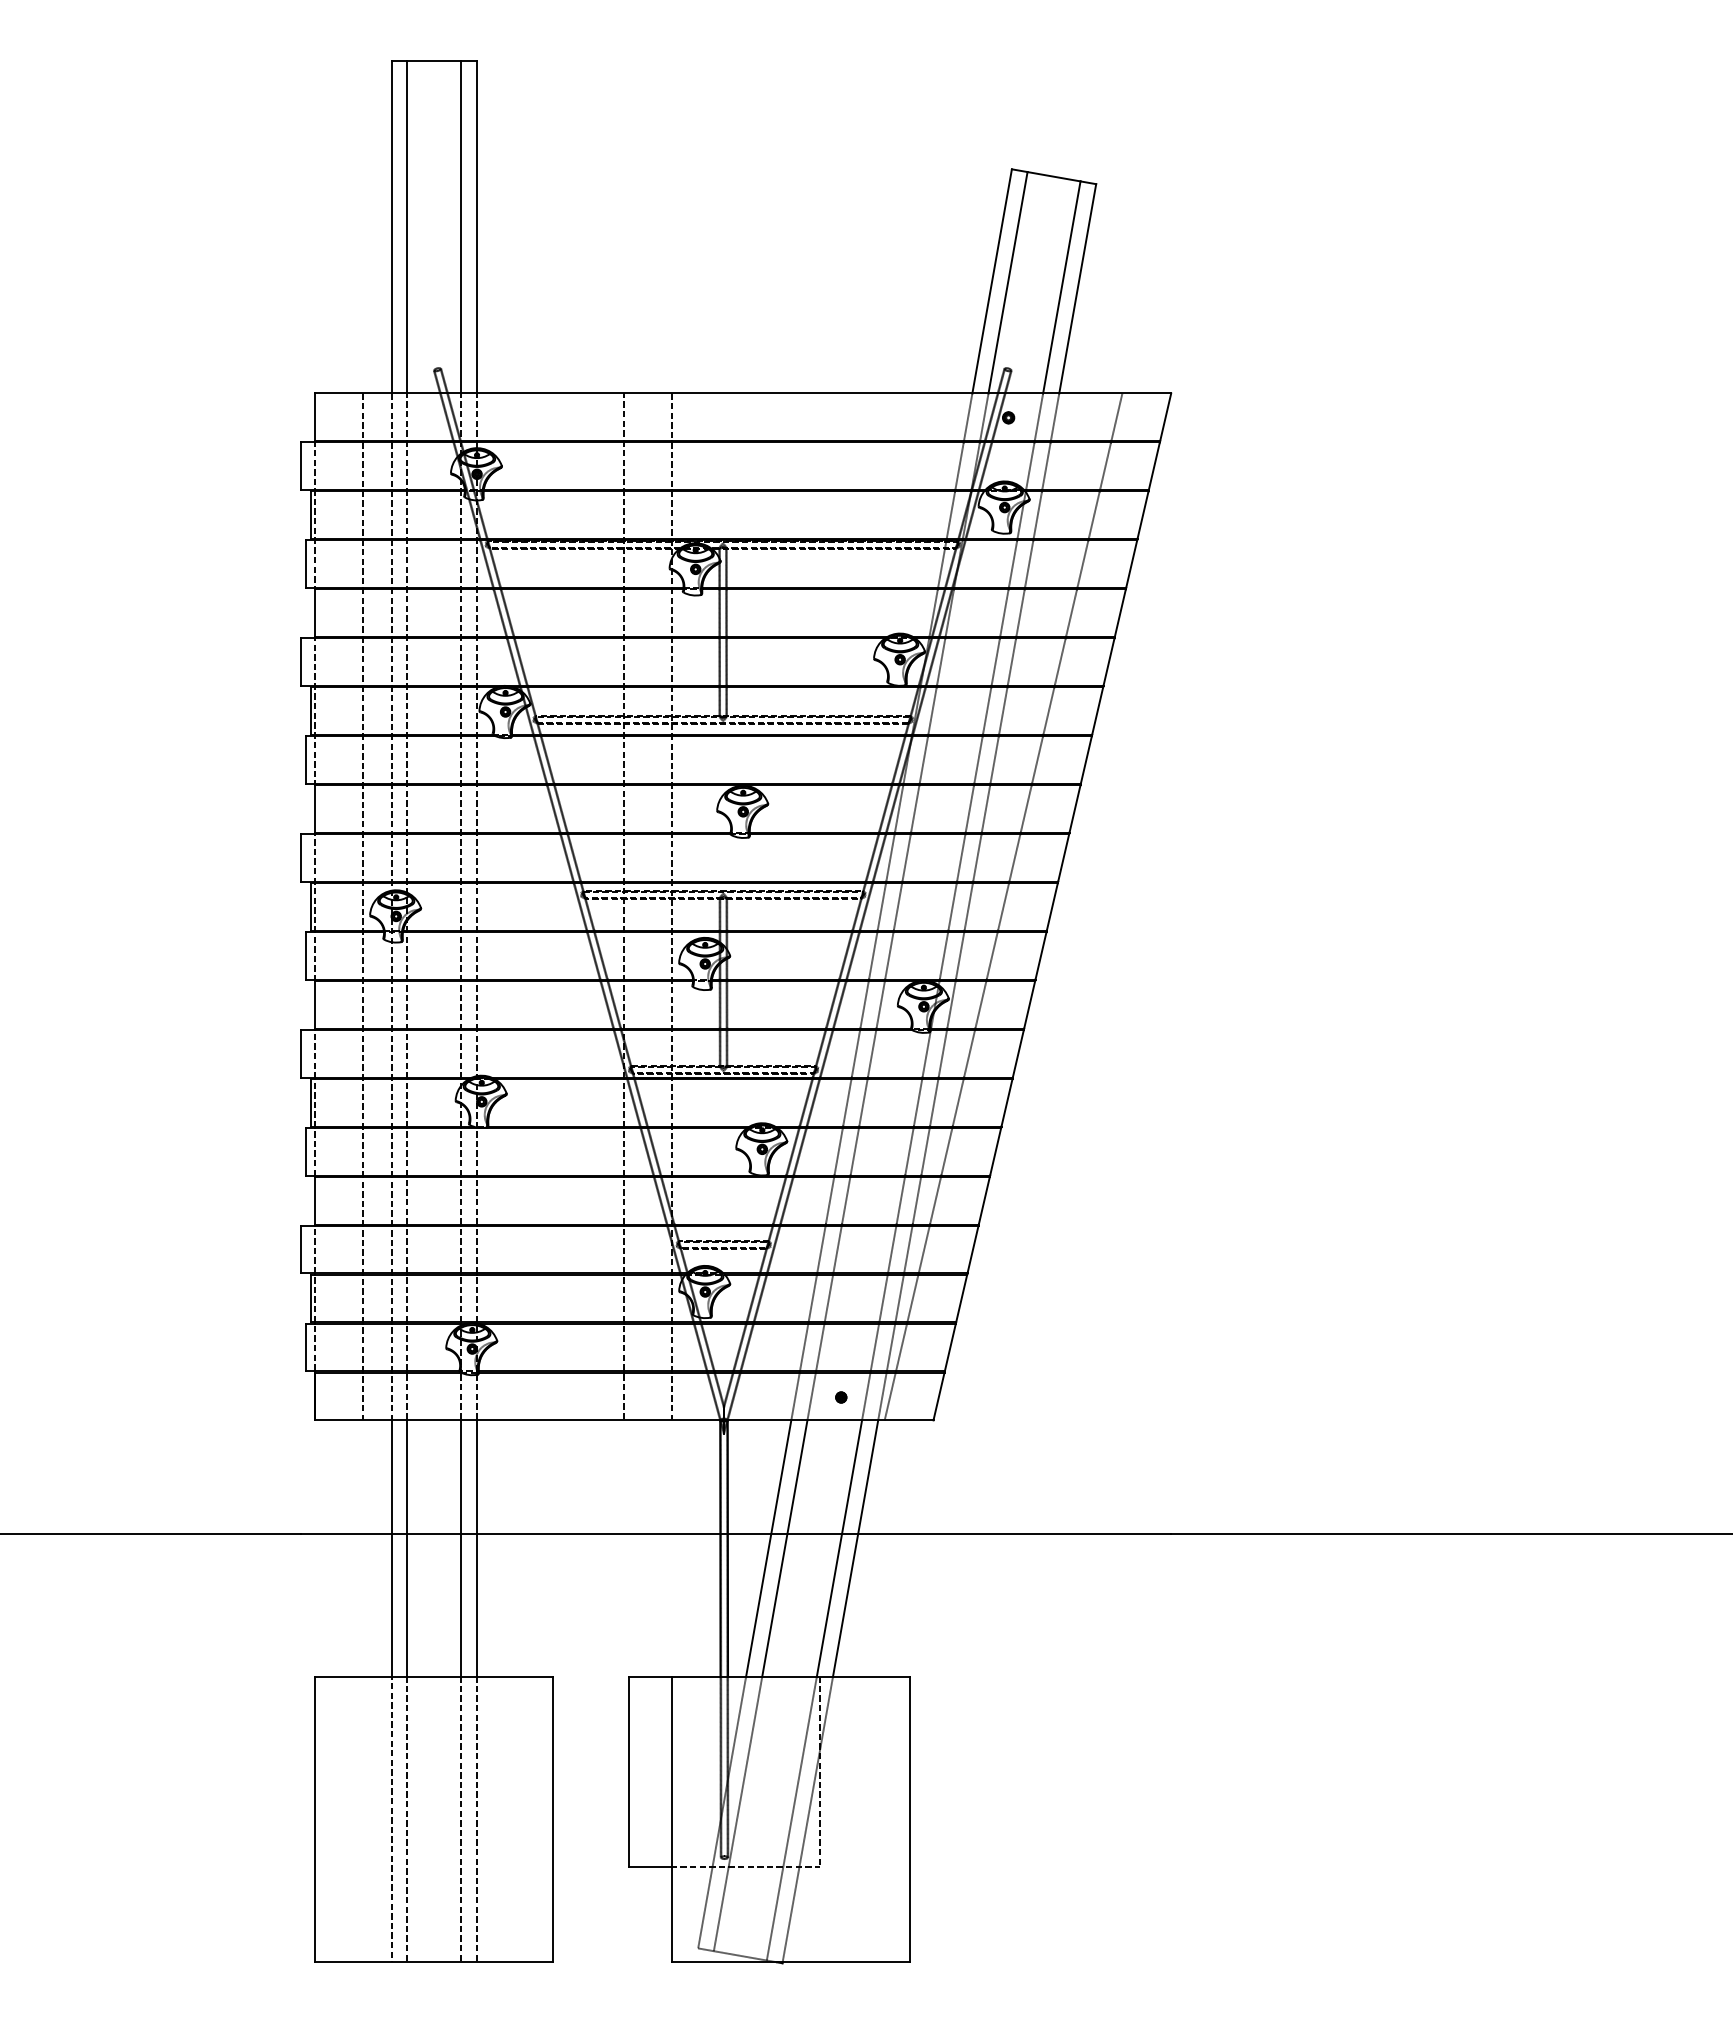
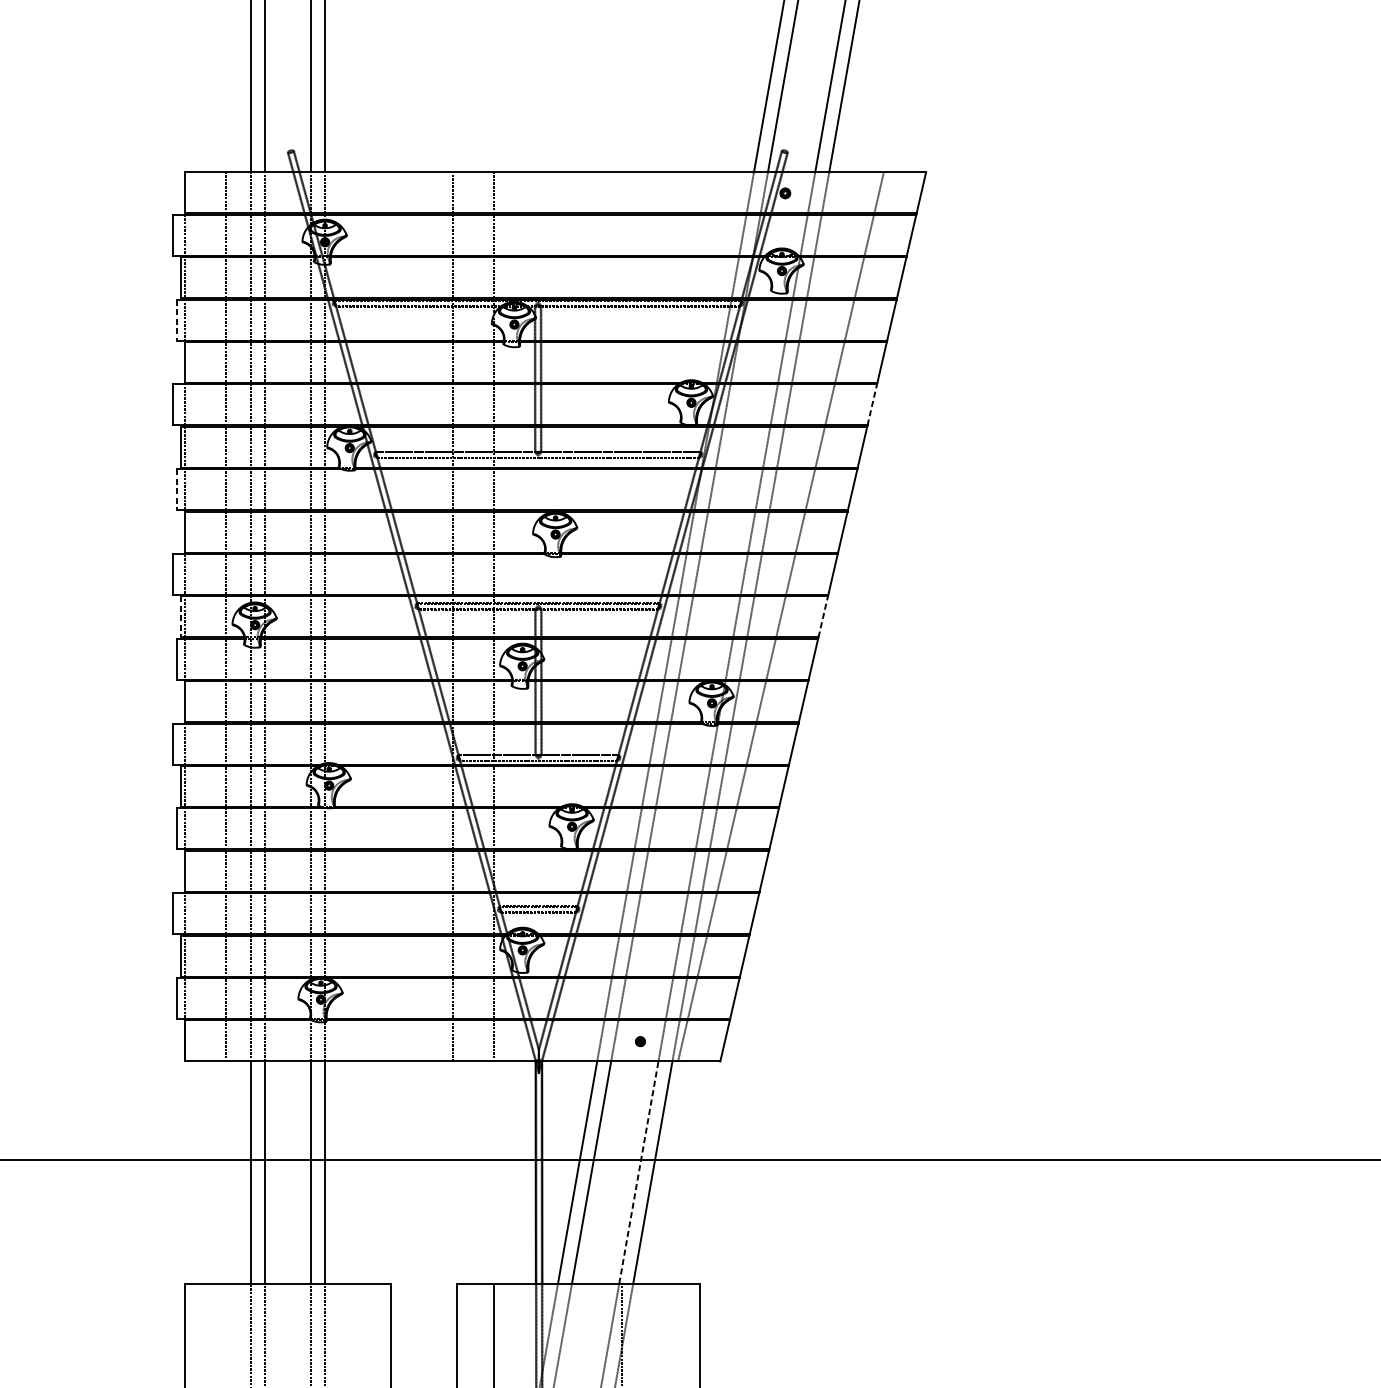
line: (305, 564) -> (176, 320), solid -> dashed
line: (1109, 661) -> (872, 404), solid -> dashed
line: (305, 760) -> (176, 490), solid -> dashed
line: (310, 906) -> (180, 616), solid -> dashed
line: (1052, 906) -> (823, 616), solid -> dashed
line: (839, 1548) -> (638, 1172), solid -> dashed

